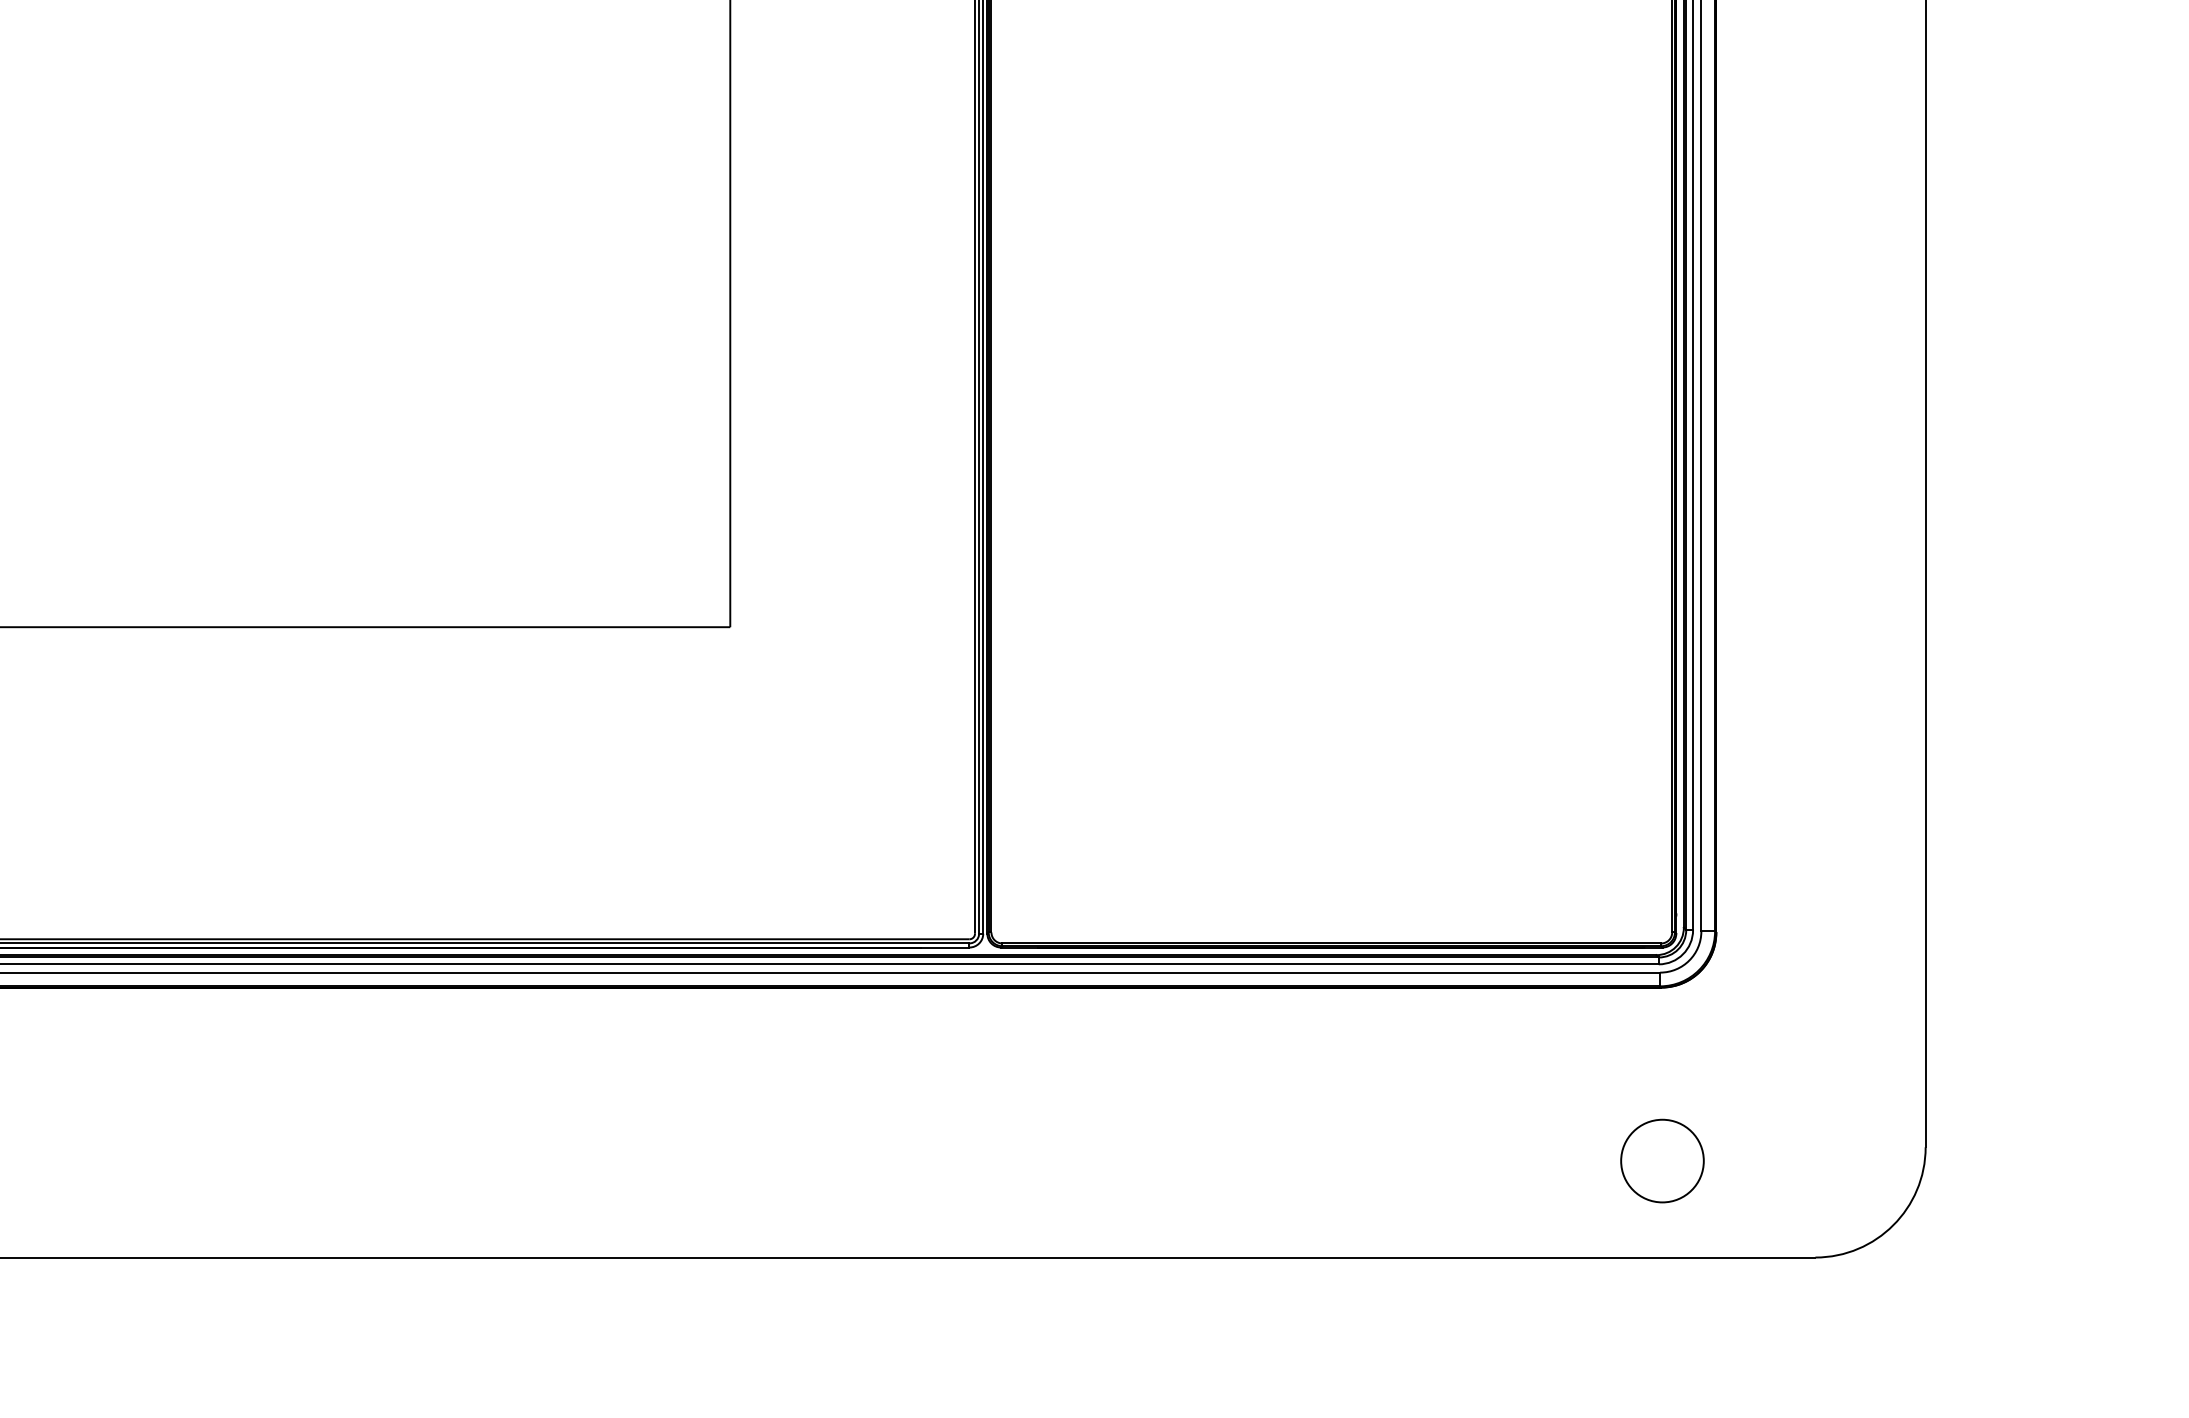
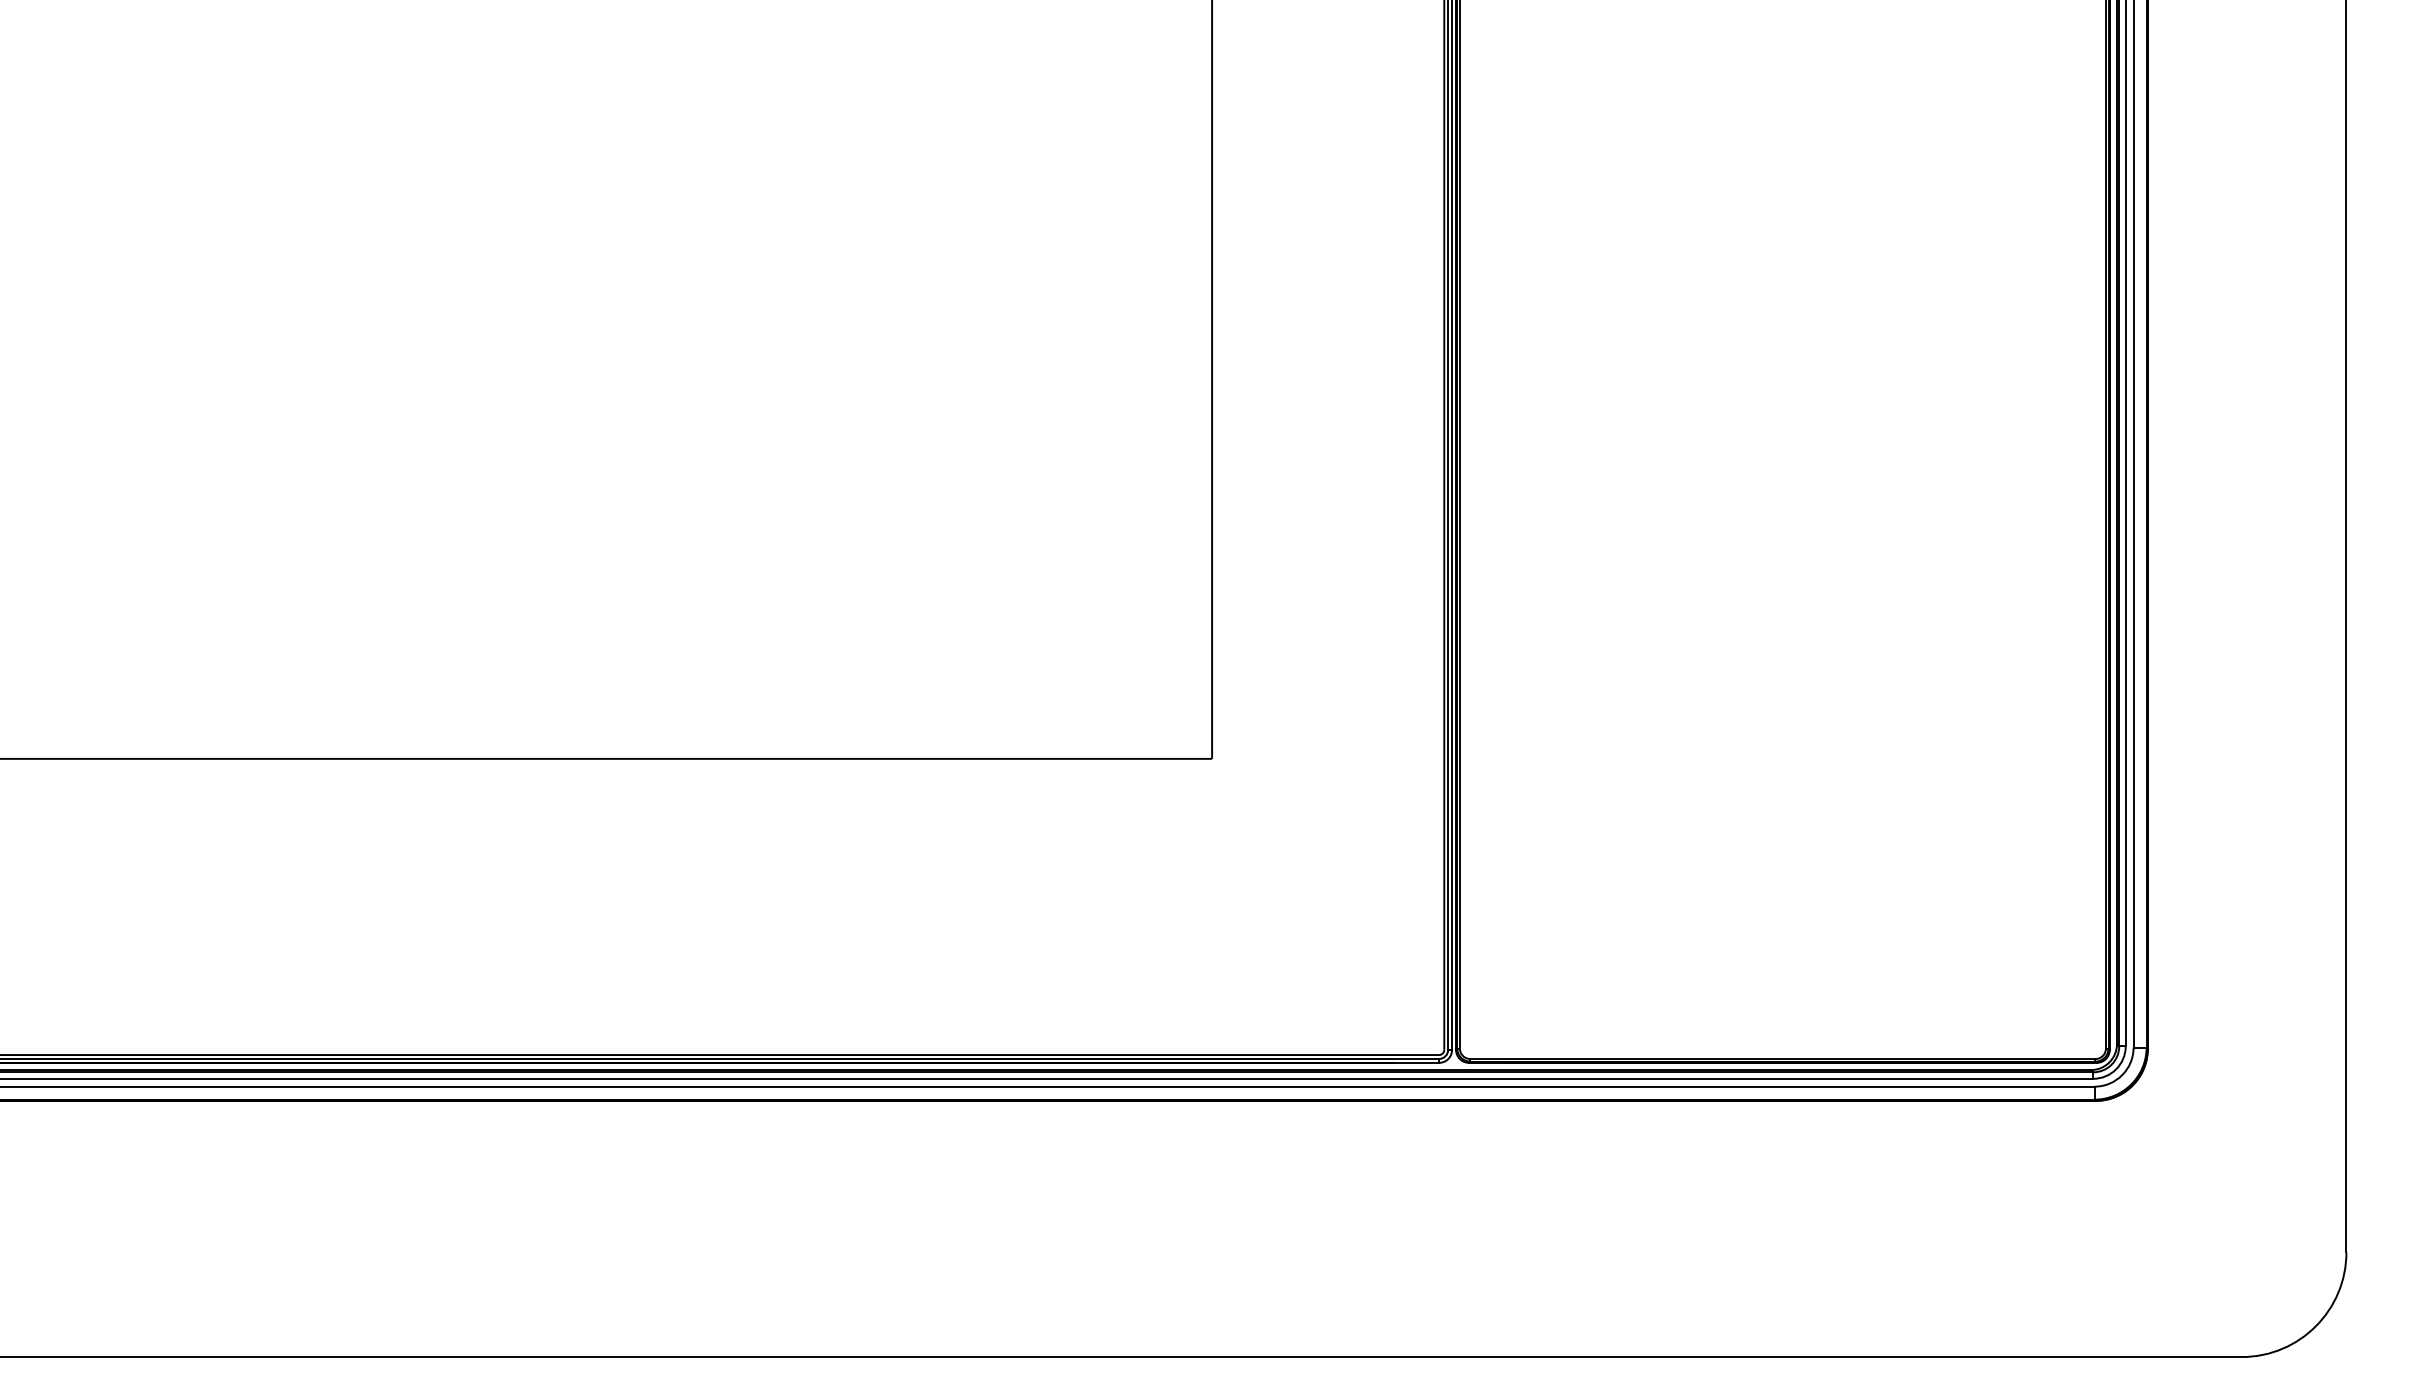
circle: (1662, 1161) -> (2096, 1265), removed

